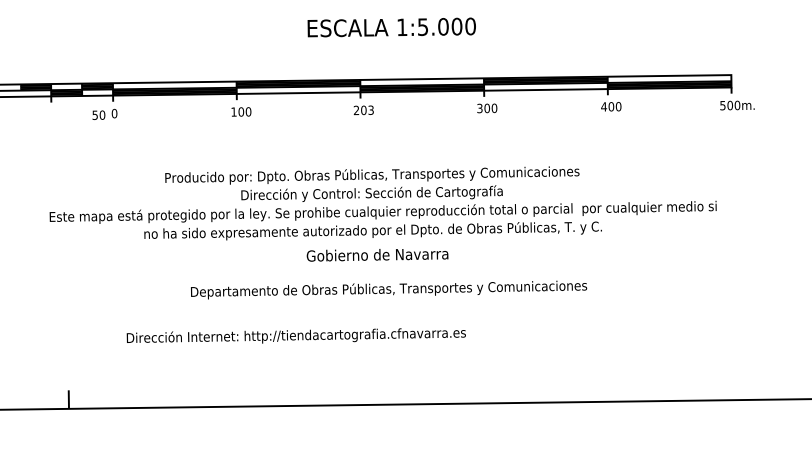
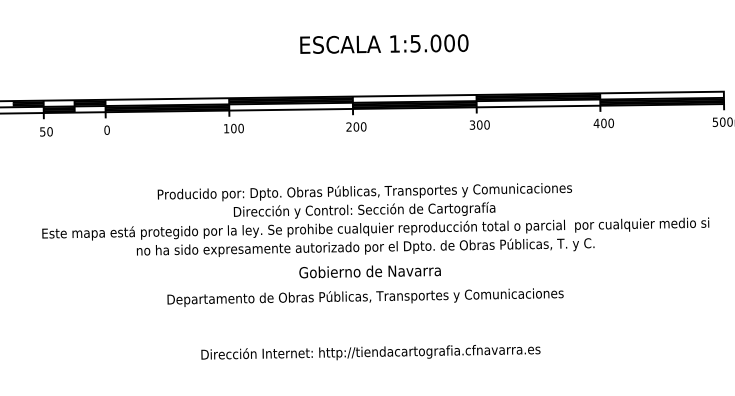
text: (370, 109) -> (363, 126), 203 -> 200
text: (98, 114) -> (46, 131), moved
text: (389, 289) -> (366, 297), moved
text: (295, 335) -> (370, 352), moved

